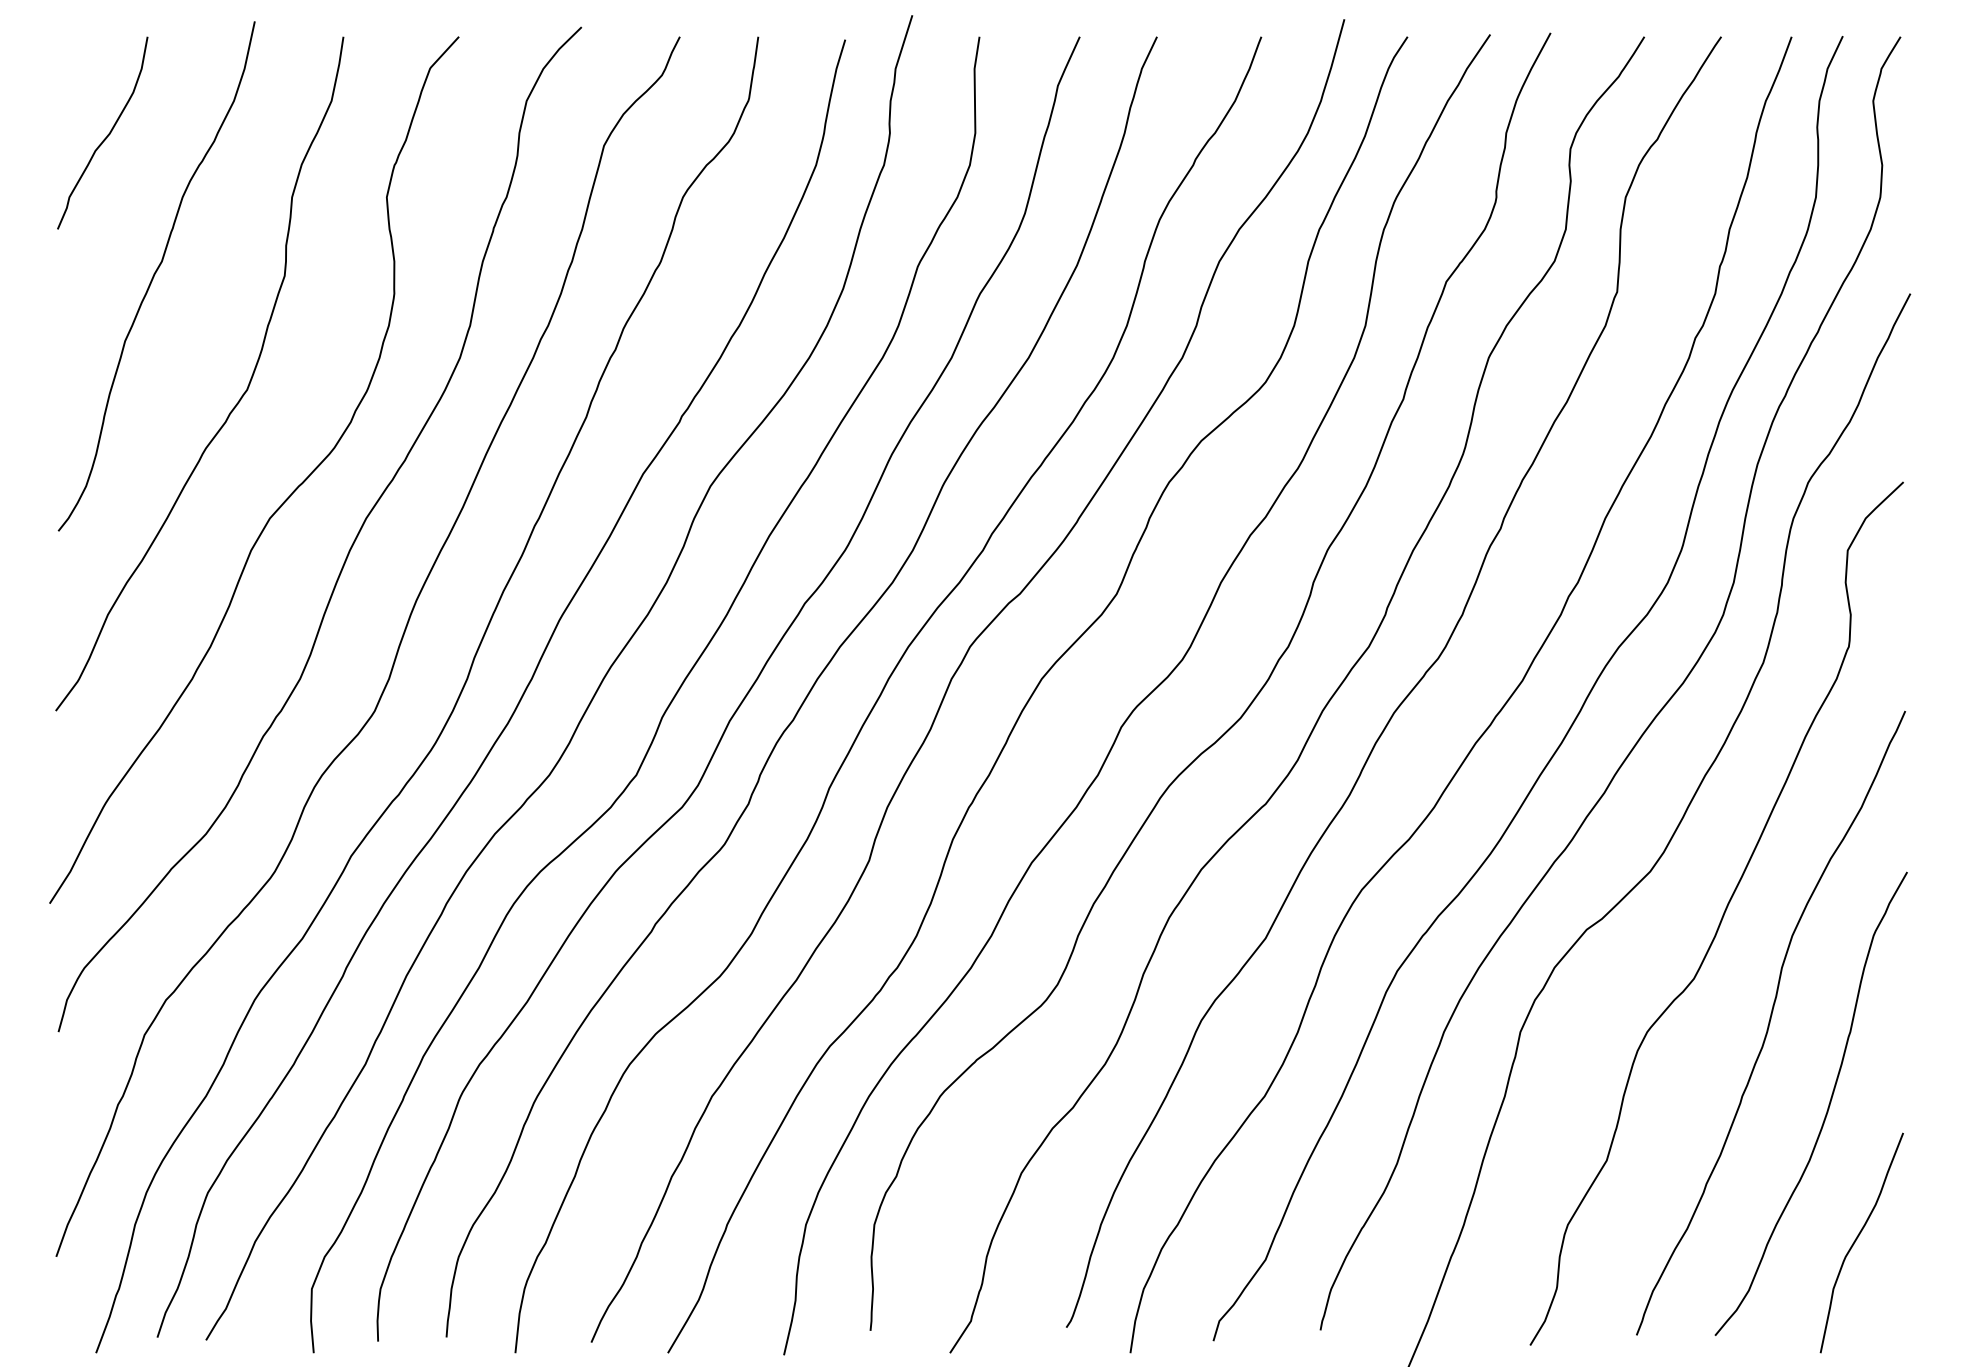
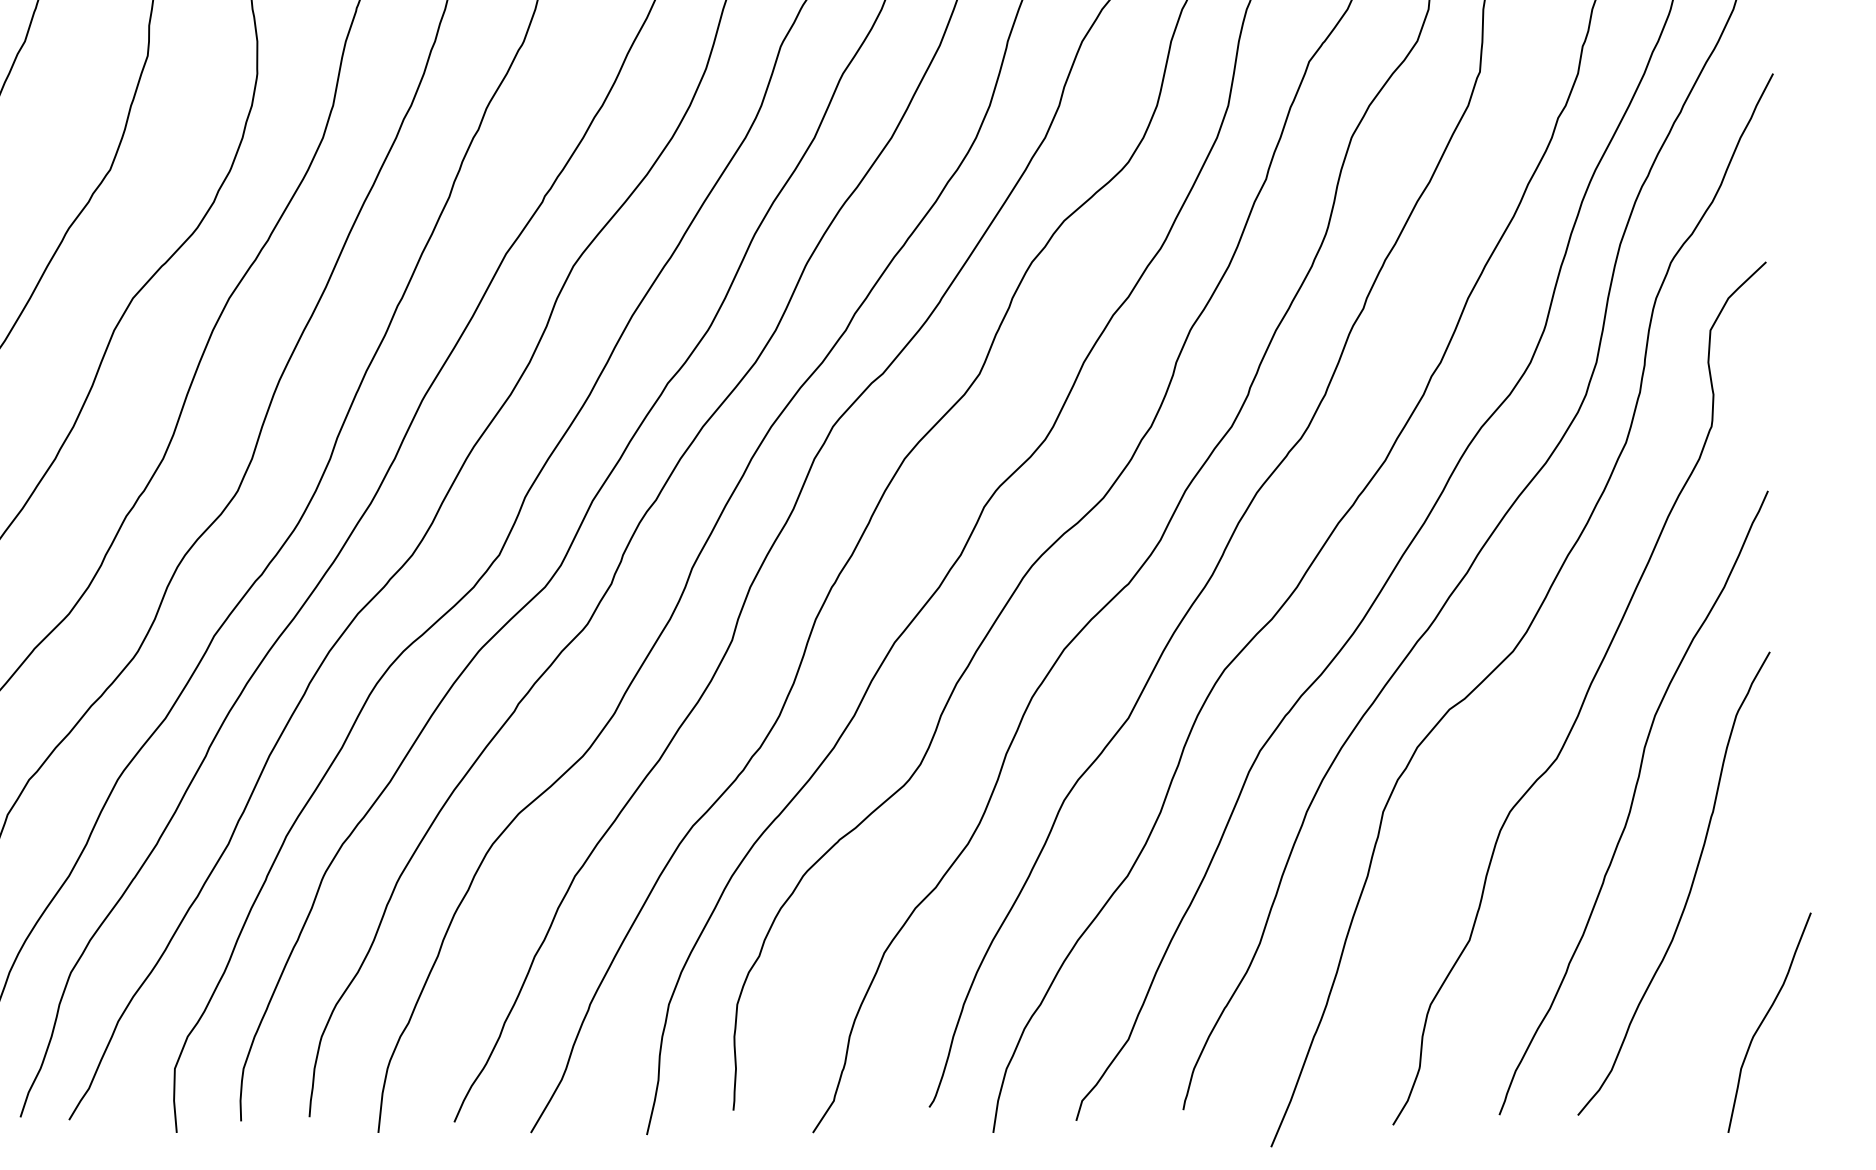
curve: (1857, 1239) -> (1765, 1019), moved

